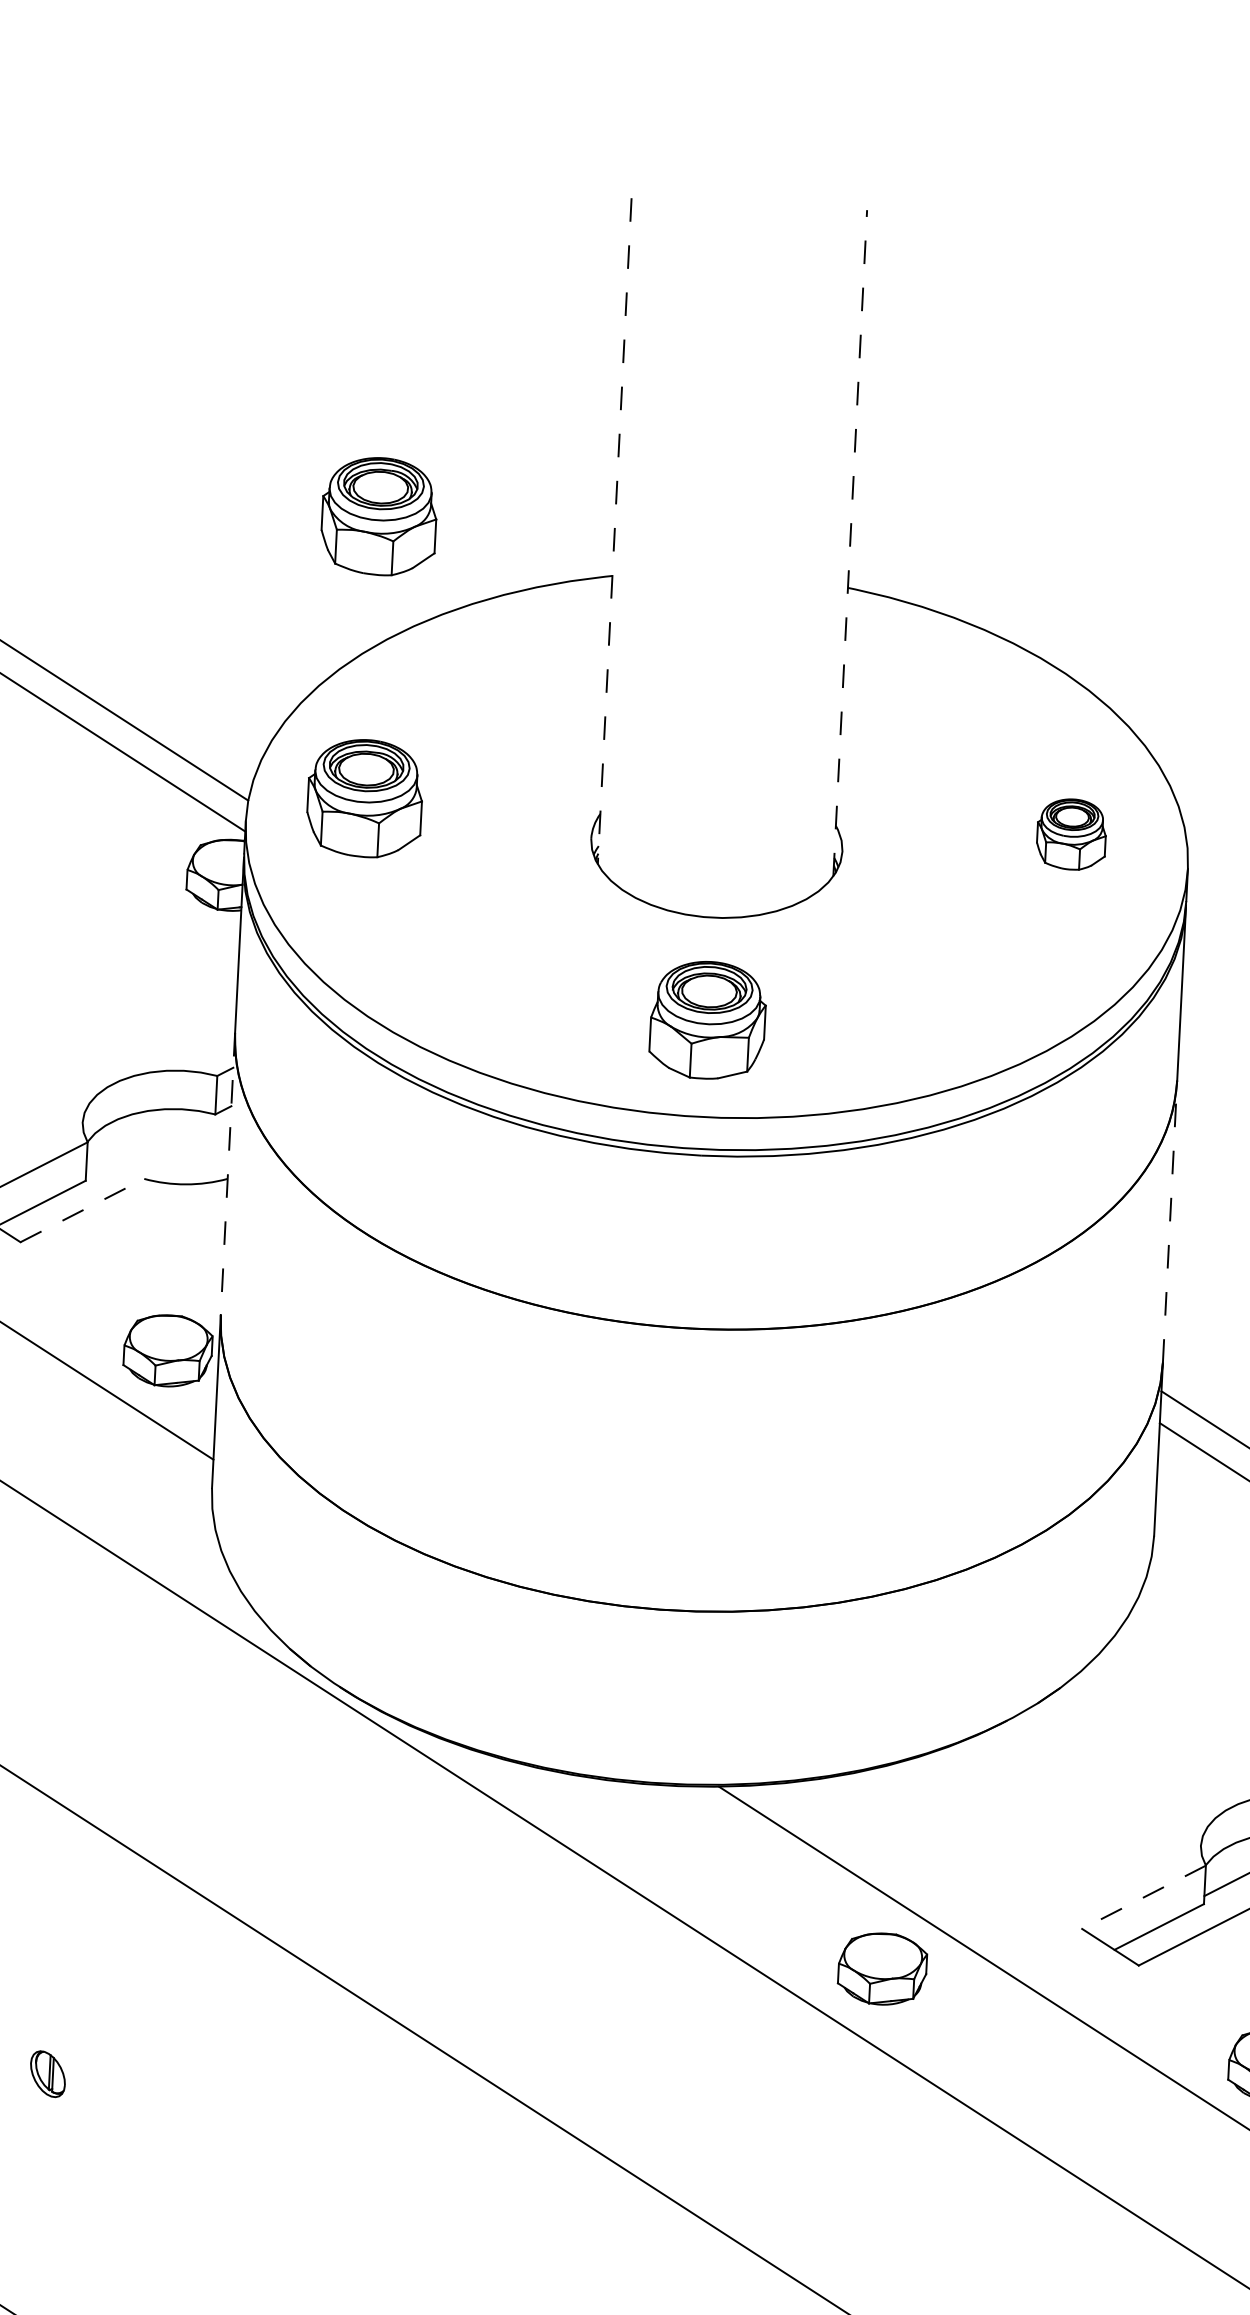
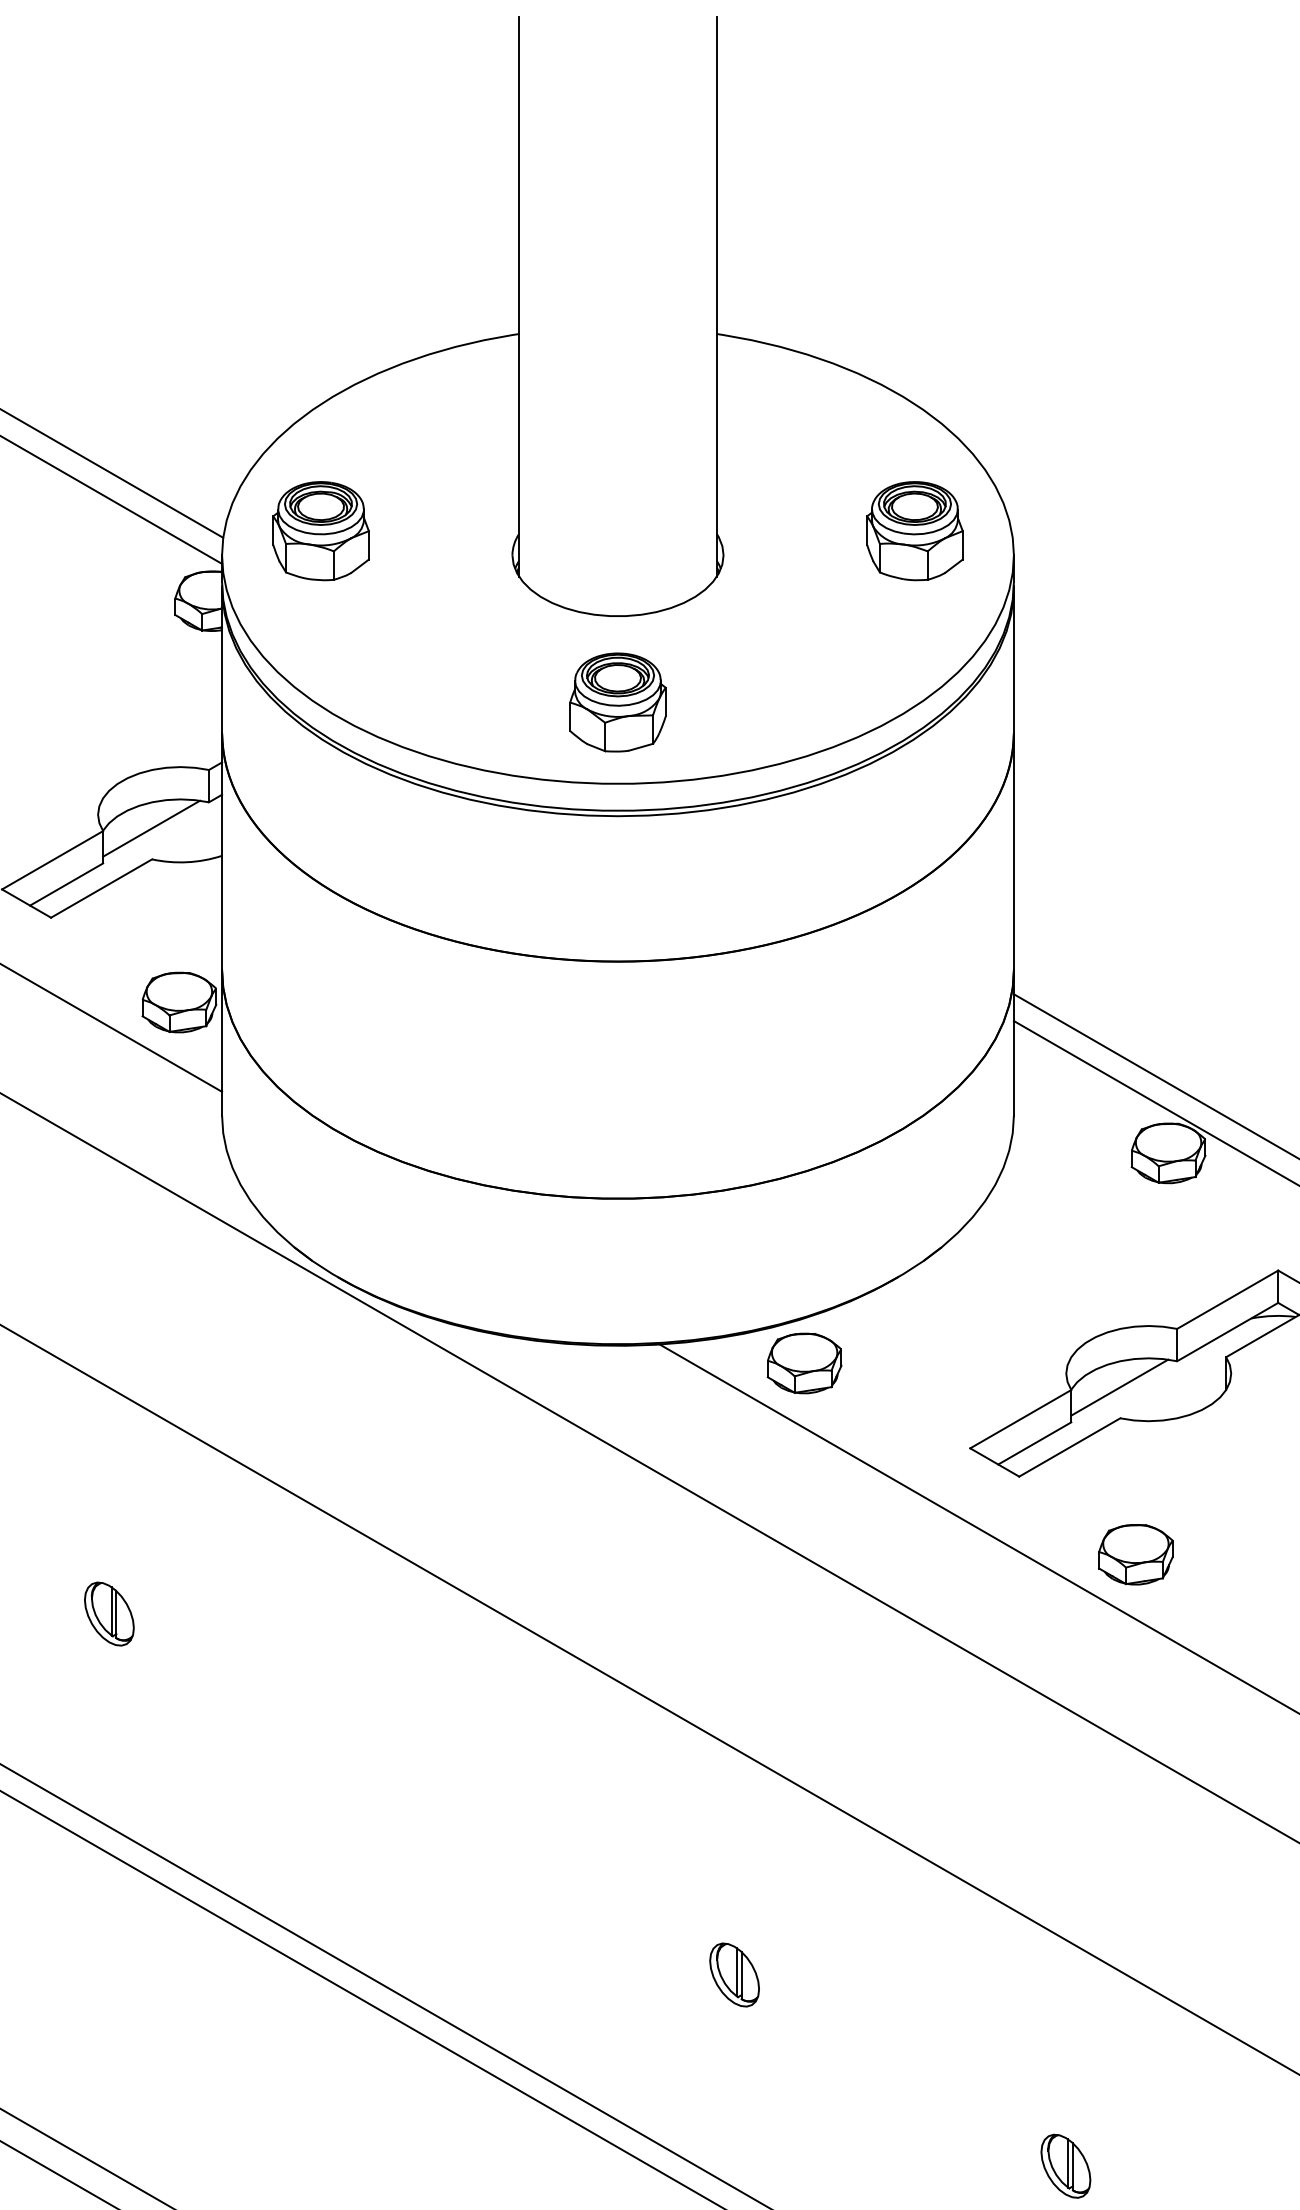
part: (378, 516) -> (320, 294), removed
line: (615, 532) -> (519, 297), dashed -> solid
line: (849, 543) -> (716, 296), dashed -> solid
part: (1071, 834) -> (914, 531), size x1.67
line: (145, 1142) -> (151, 828), added
line: (228, 1173) -> (222, 851), dashed -> solid
line: (83, 1210) -> (102, 888), dashed -> solid
line: (1169, 1221) -> (1013, 851), dashed -> solid
line: (1143, 1897) -> (1020, 1419), dashed -> solid
part: (882, 1969) -> (804, 1363), moved
part: (48, 2073) -> (109, 1613), size x1.67

